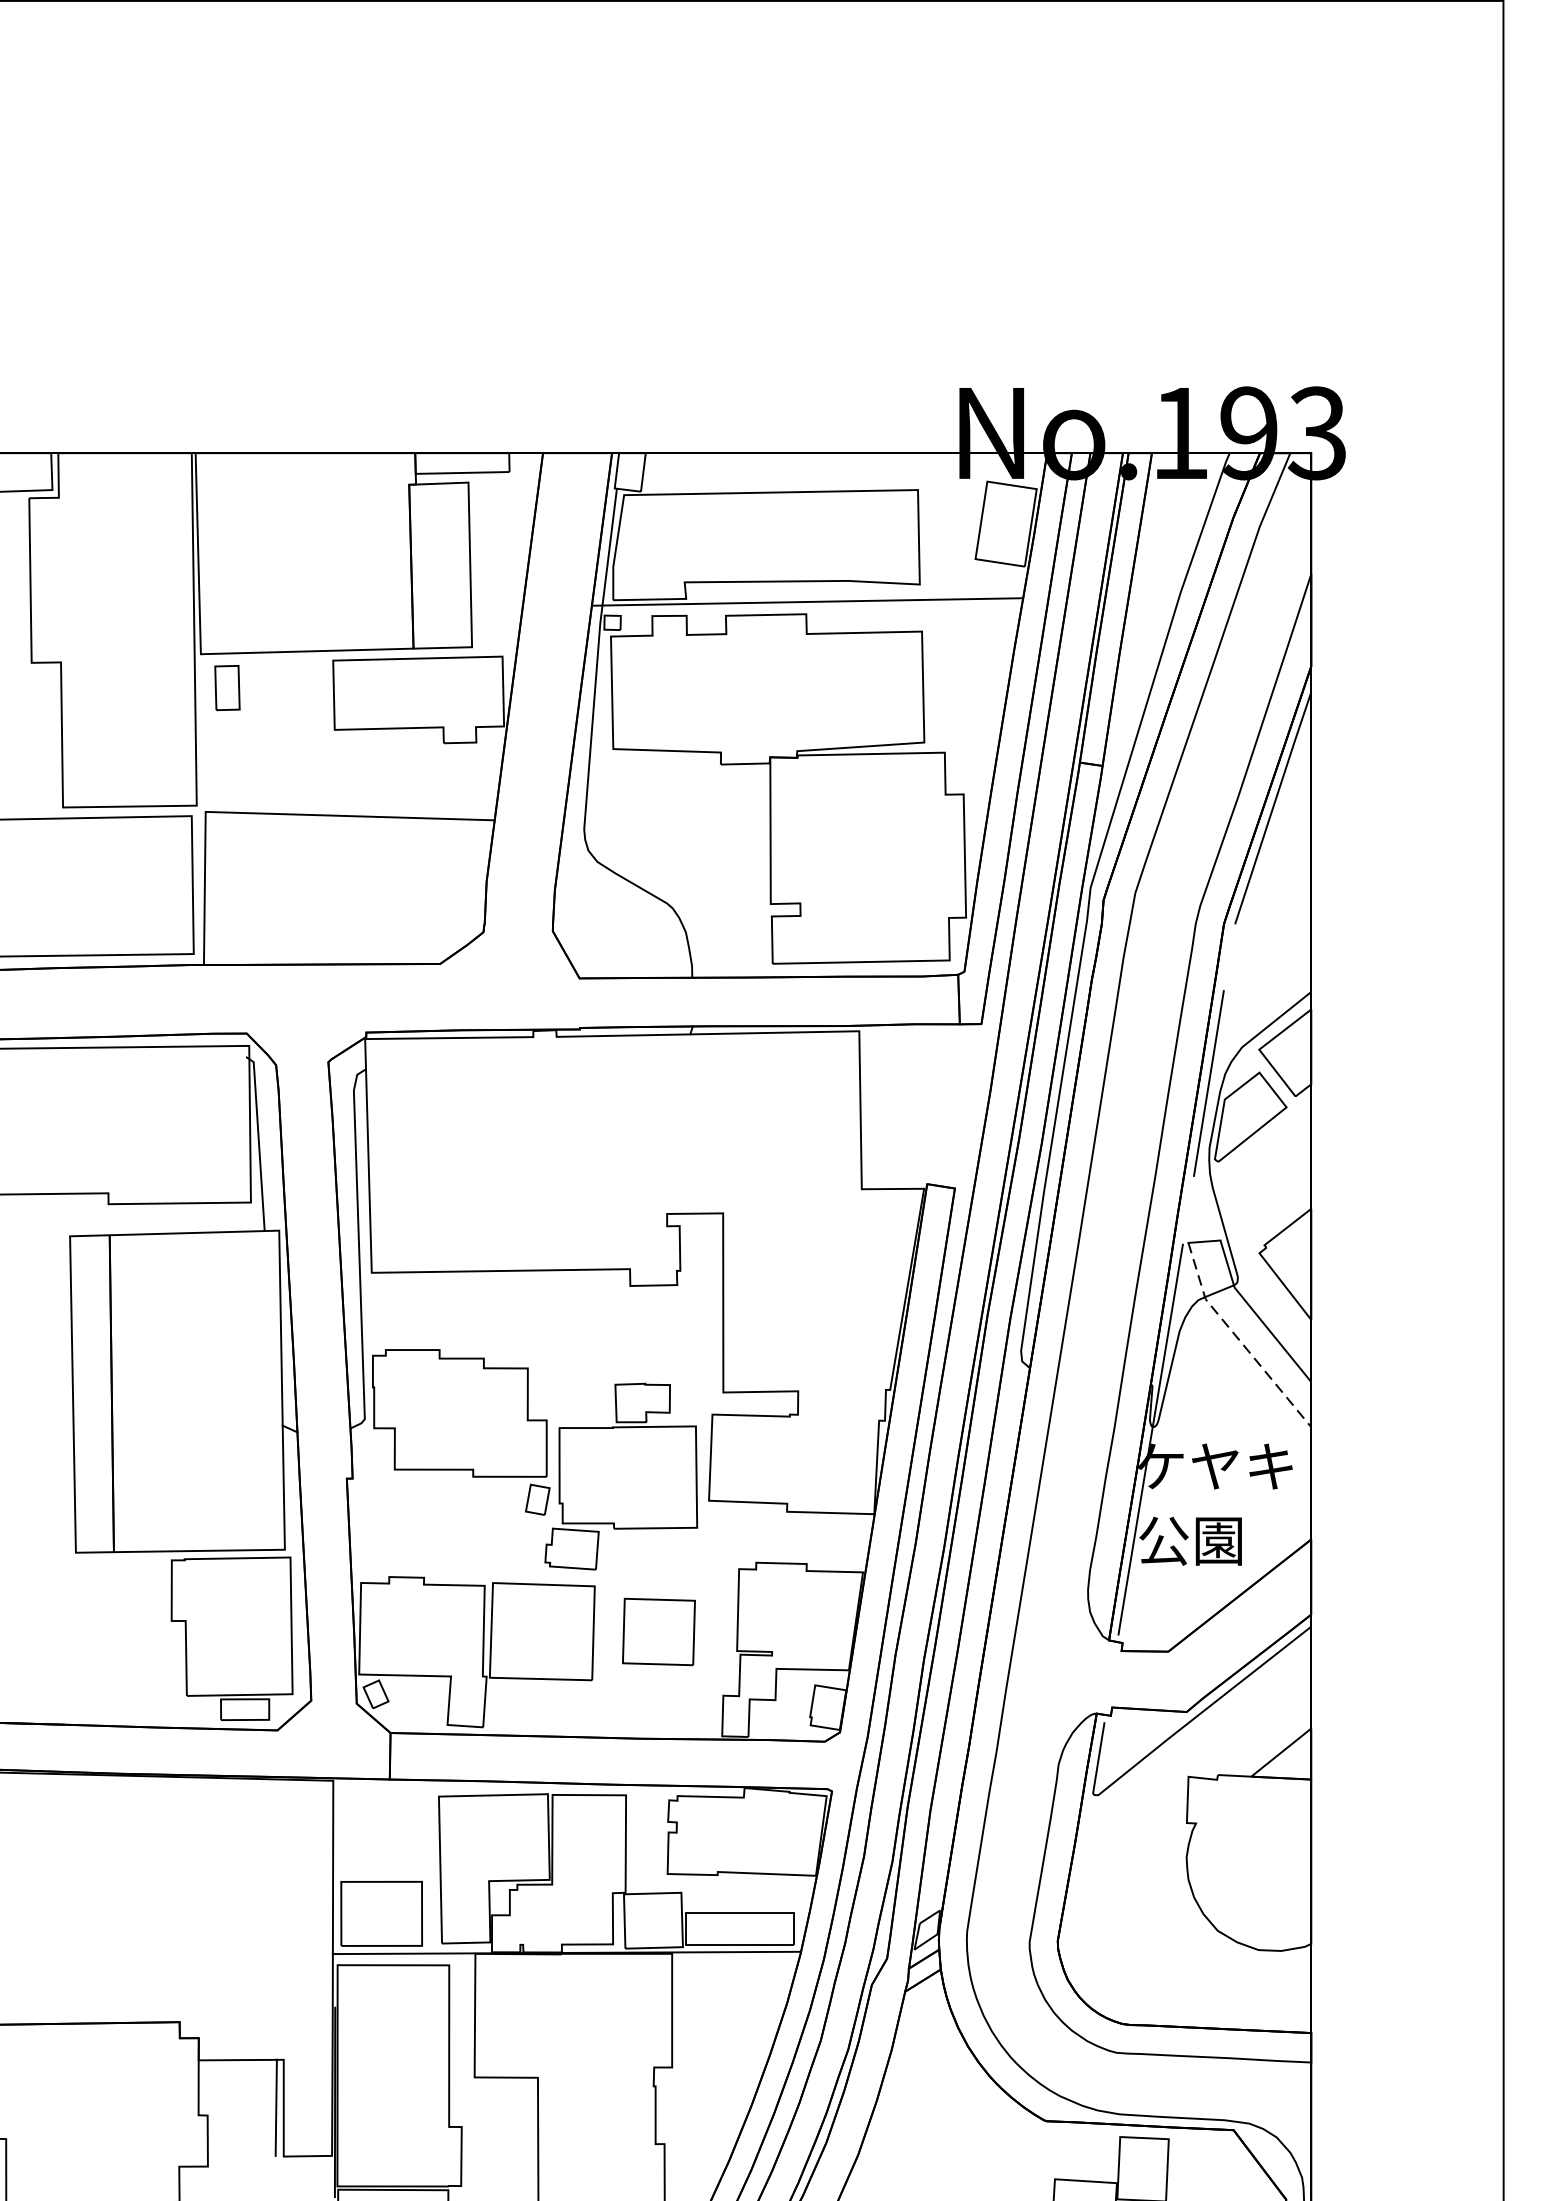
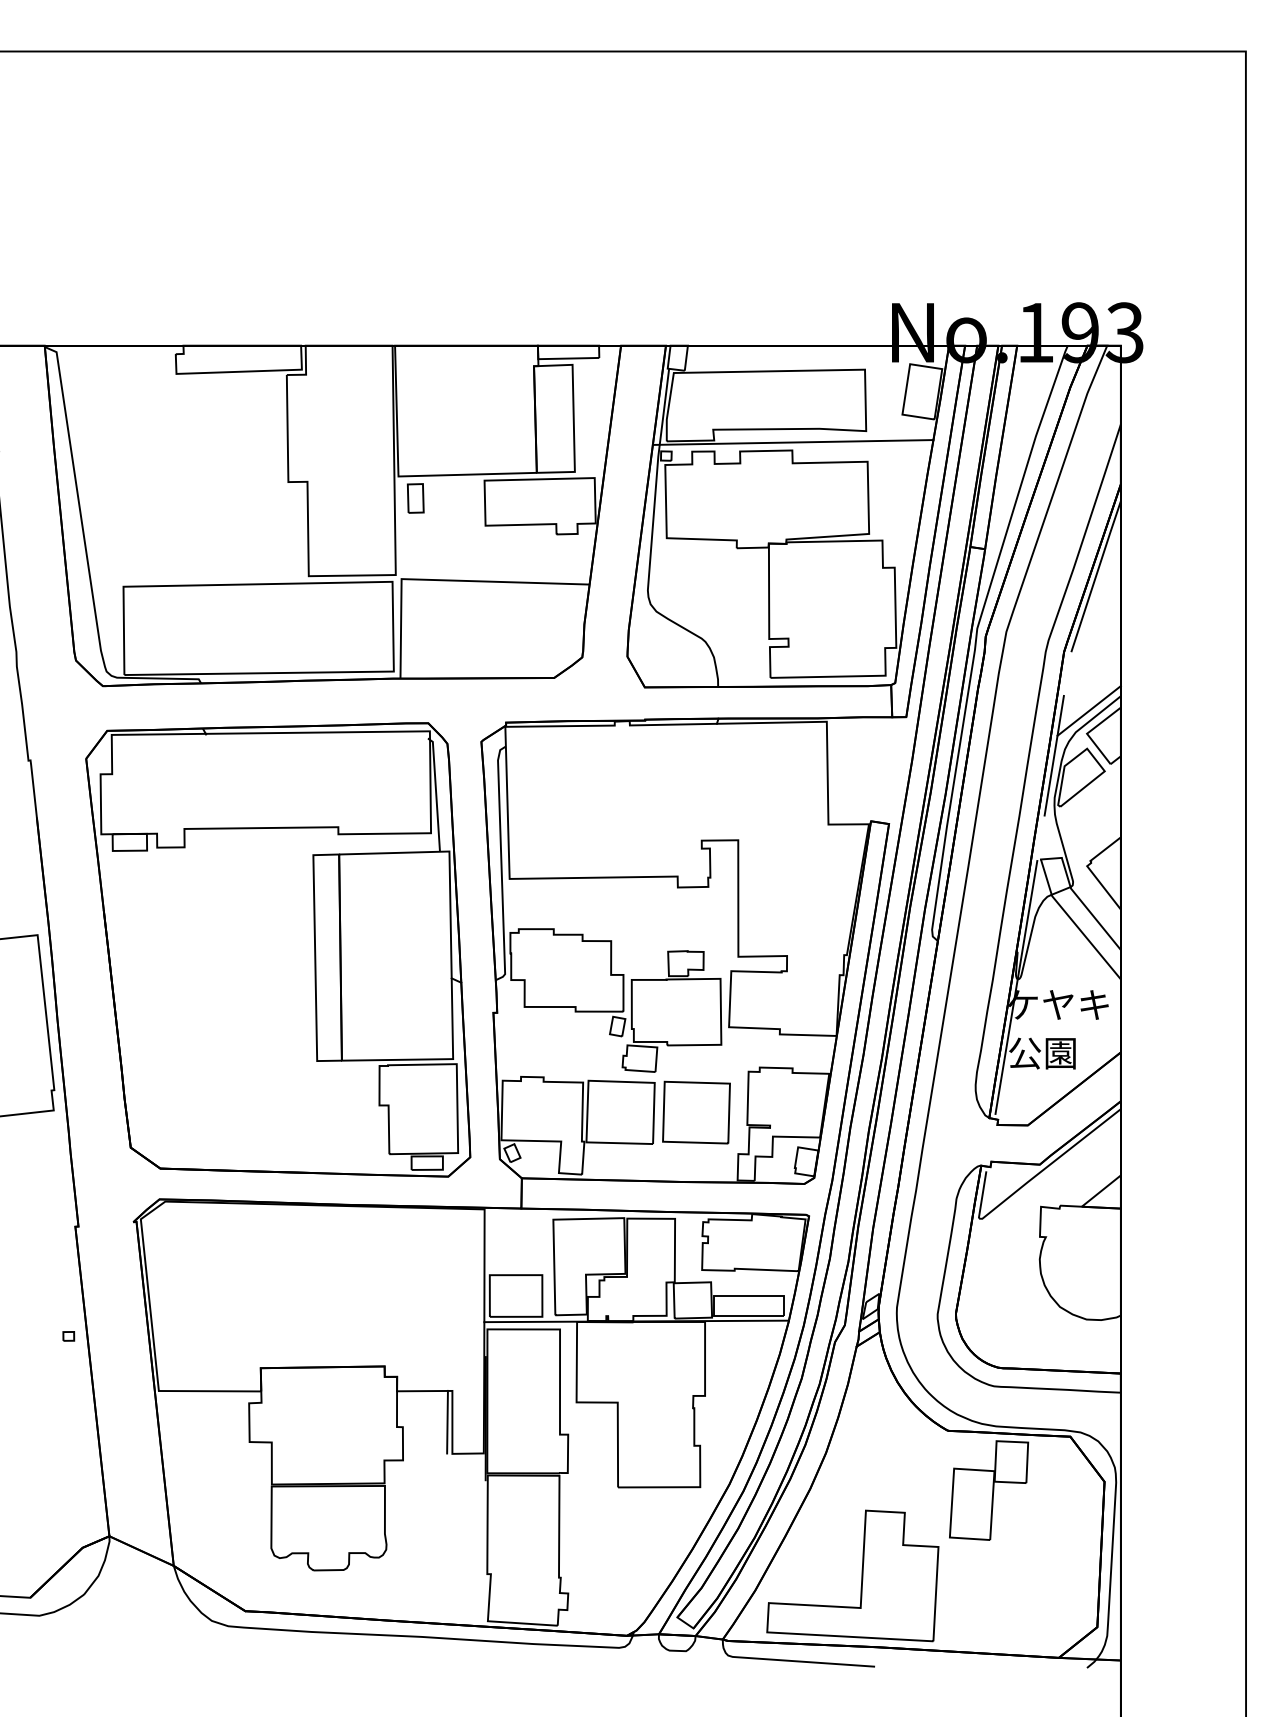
line: (1261, 1013) -> (1088, 710), added
line: (1238, 1339) -> (1073, 922), dashed -> solid
part: (658, 1631) -> (696, 1112), size x1.43

